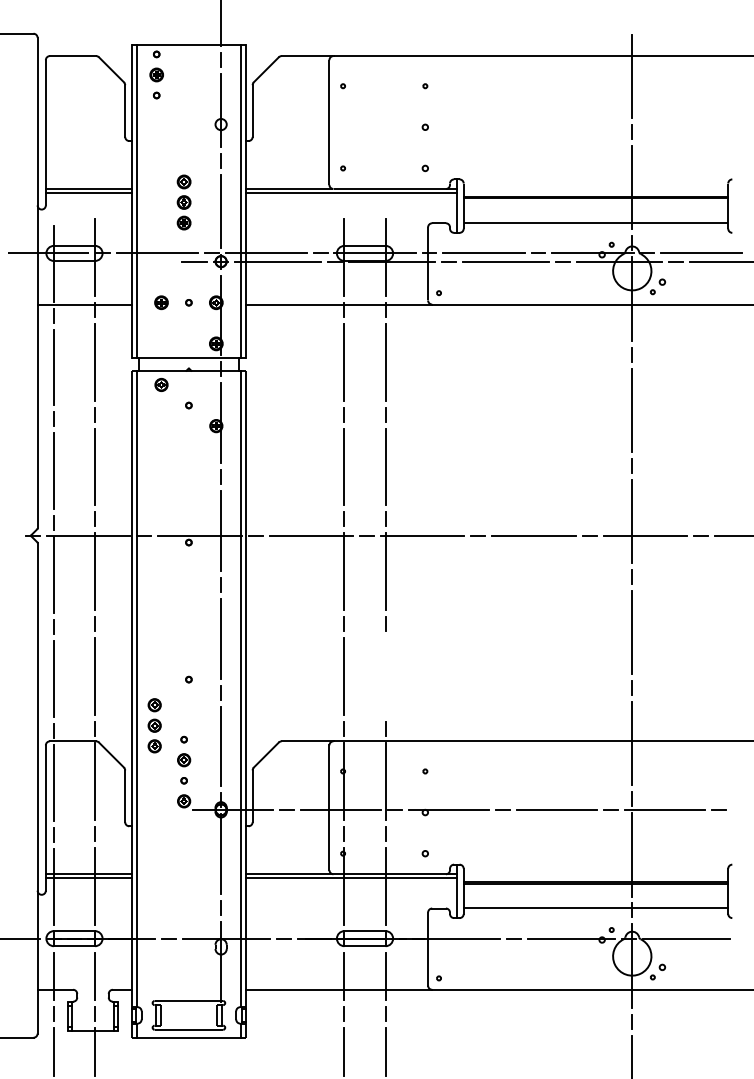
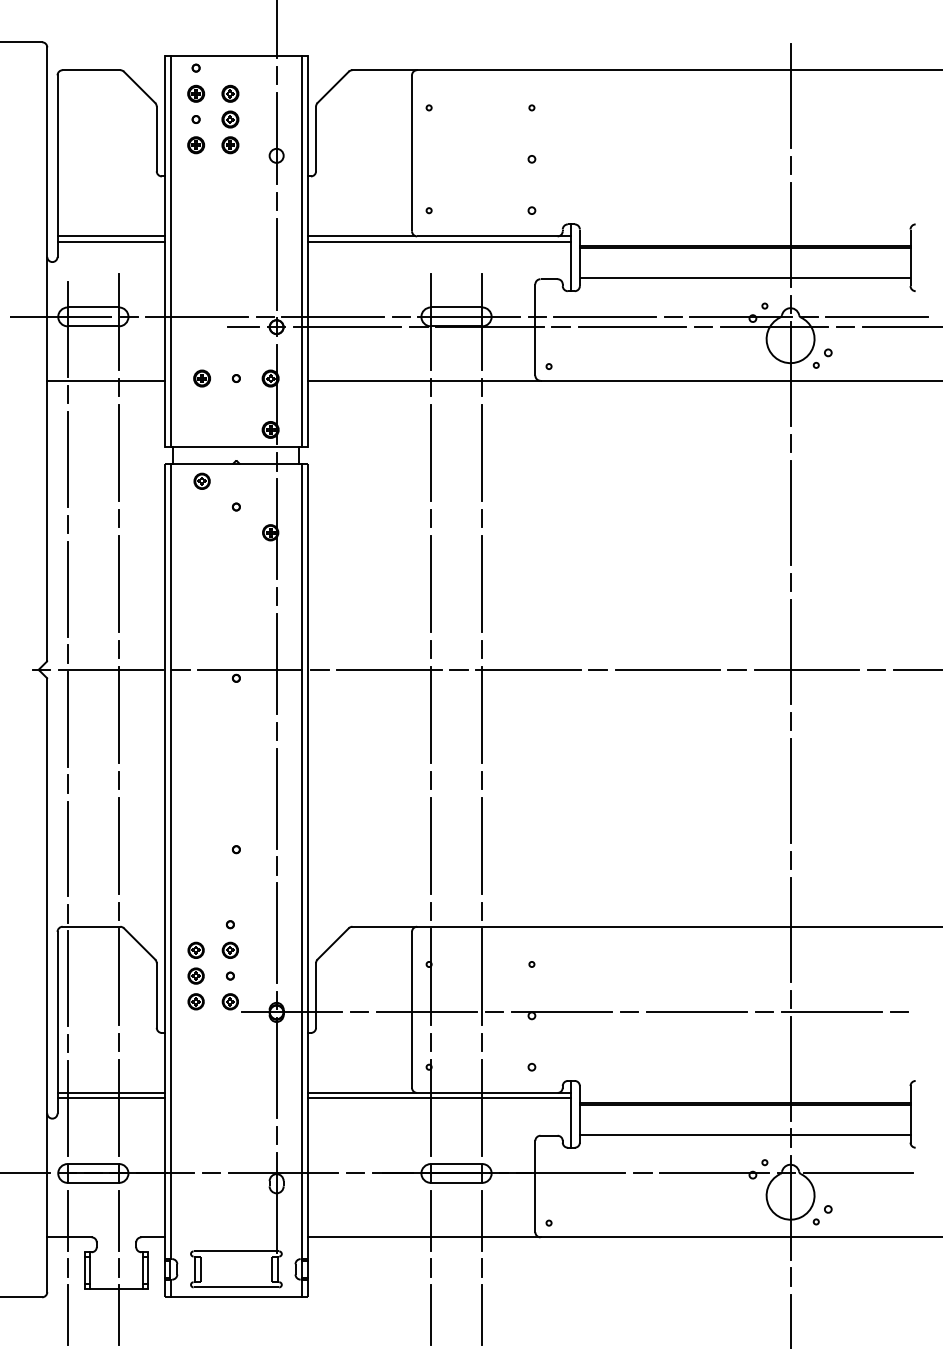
part: (156, 115) -> (195, 144), added
part: (183, 202) -> (229, 119), moved
line: (385, 676) -> (482, 845), added
part: (154, 725) -> (195, 975), moved

